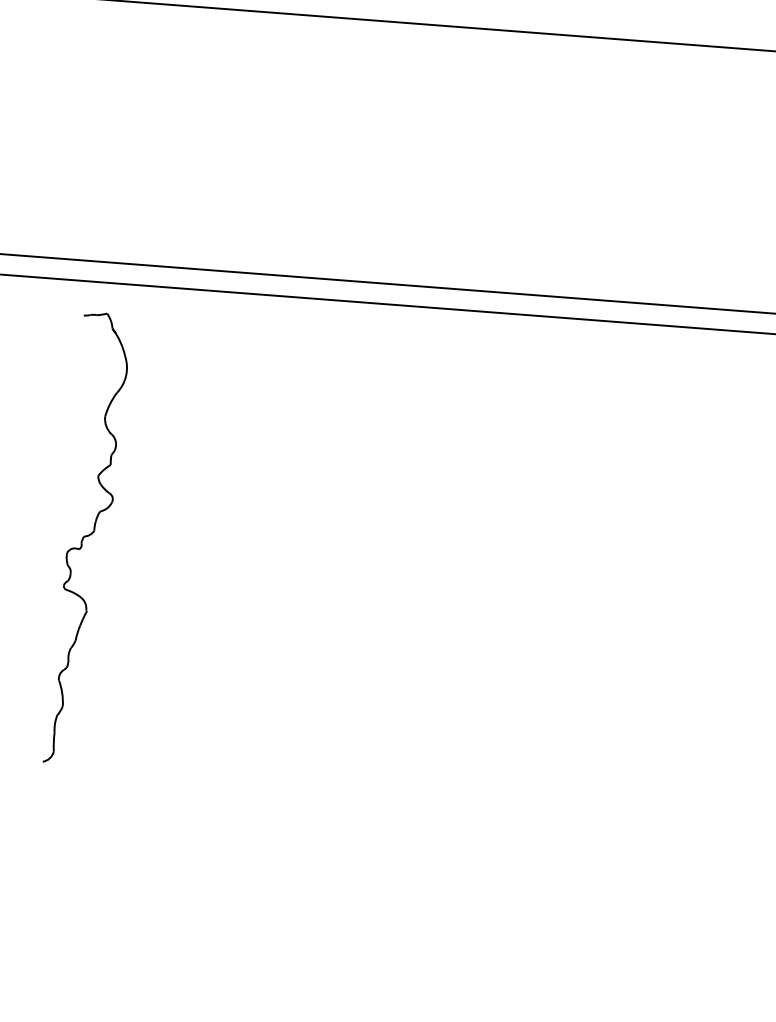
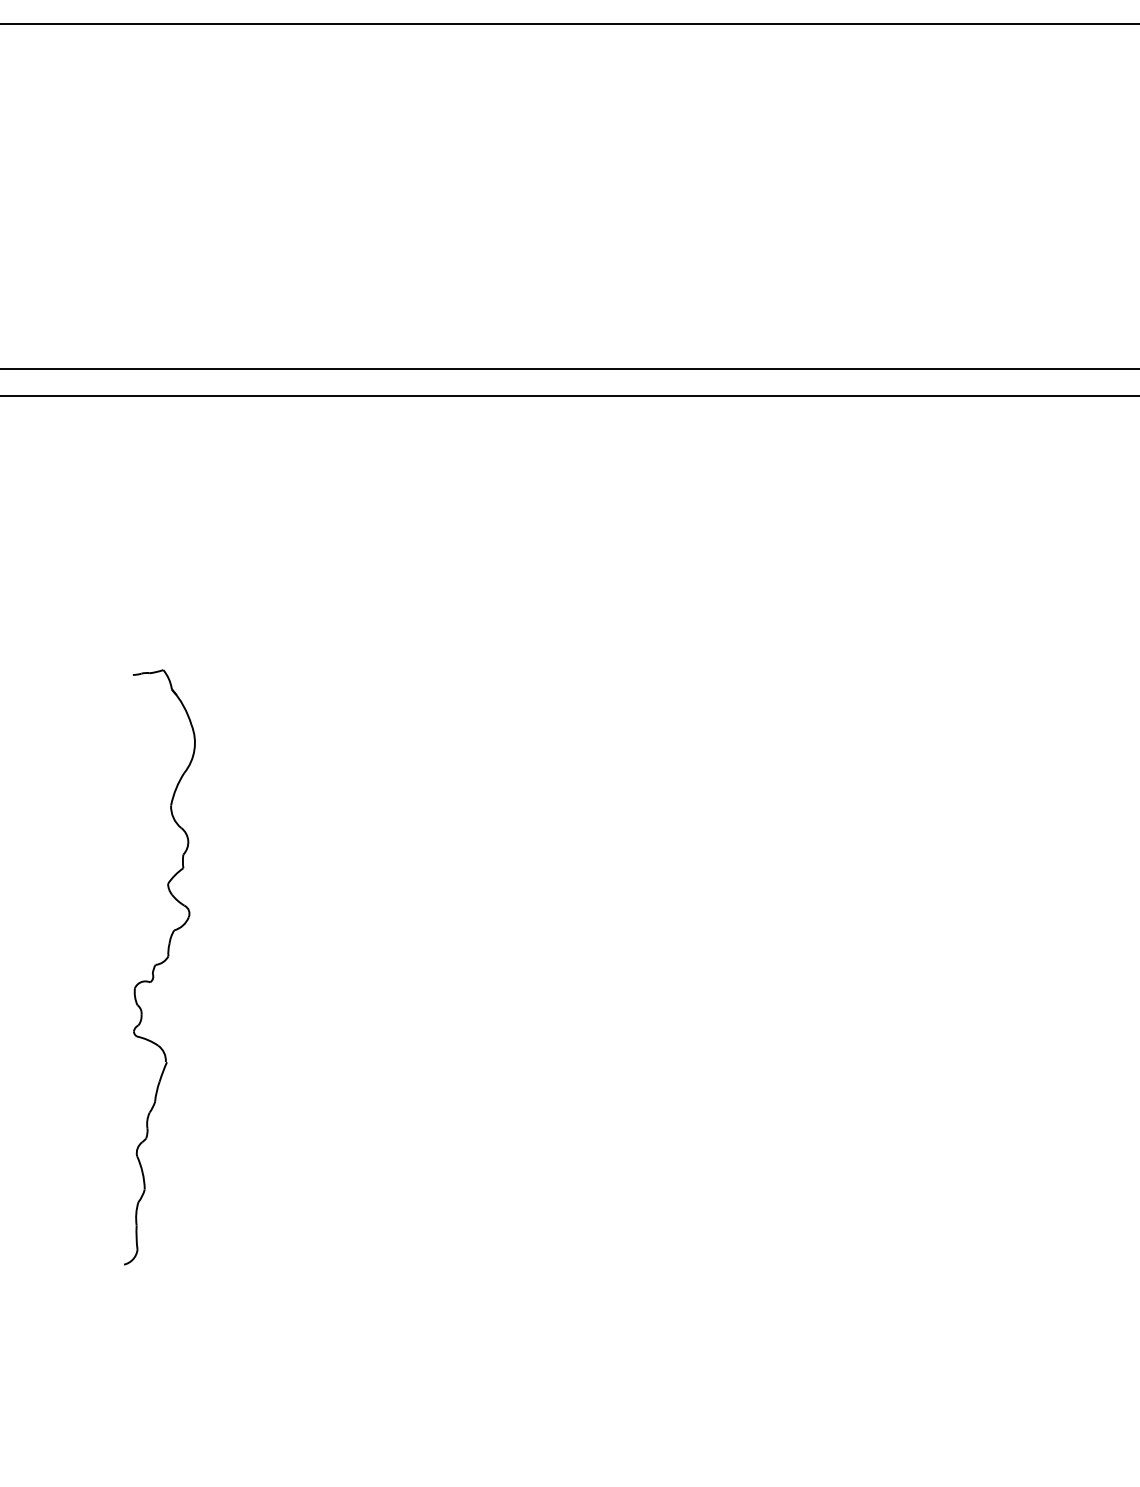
part: (86, 538) -> (159, 967), moved

